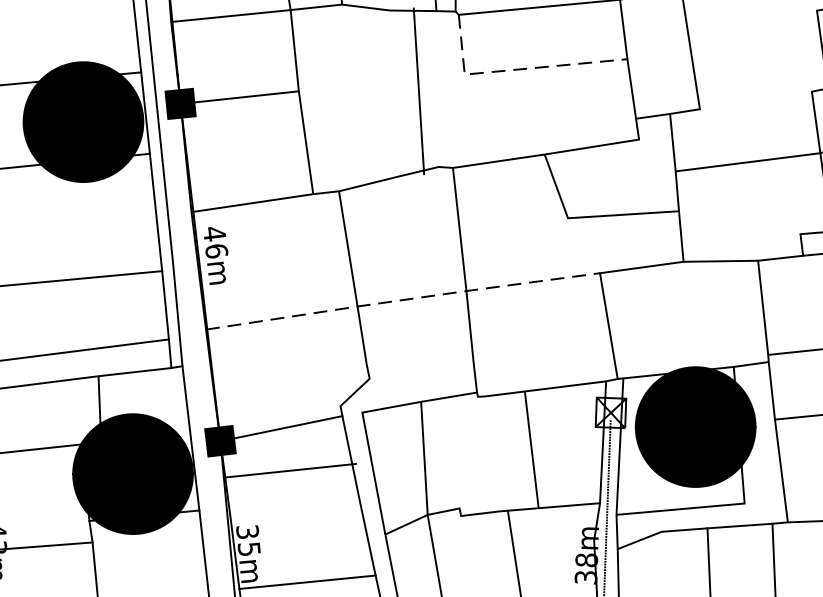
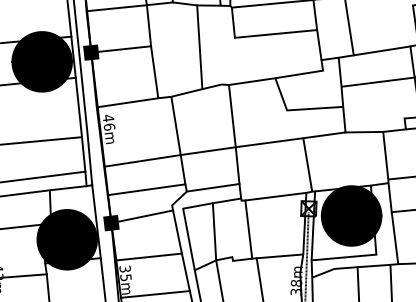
line: (515, 69) -> (260, 35), dashed -> solid
line: (418, 91) -> (199, 47), moved
line: (754, 99) -> (381, 50), added
line: (404, 299) -> (204, 151), dashed -> solid
line: (420, 370) -> (212, 187), added
line: (289, 374) -> (146, 189), added
line: (531, 449) -> (248, 229), moved
line: (289, 469) -> (148, 256), moved

